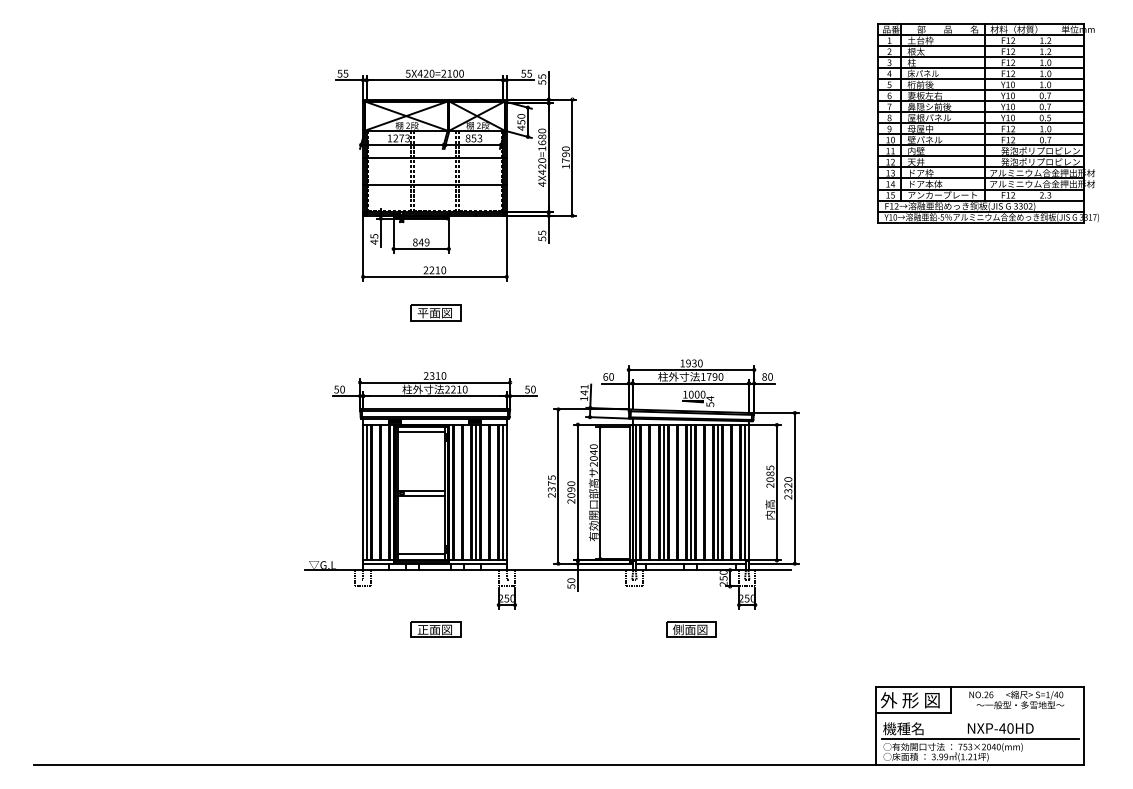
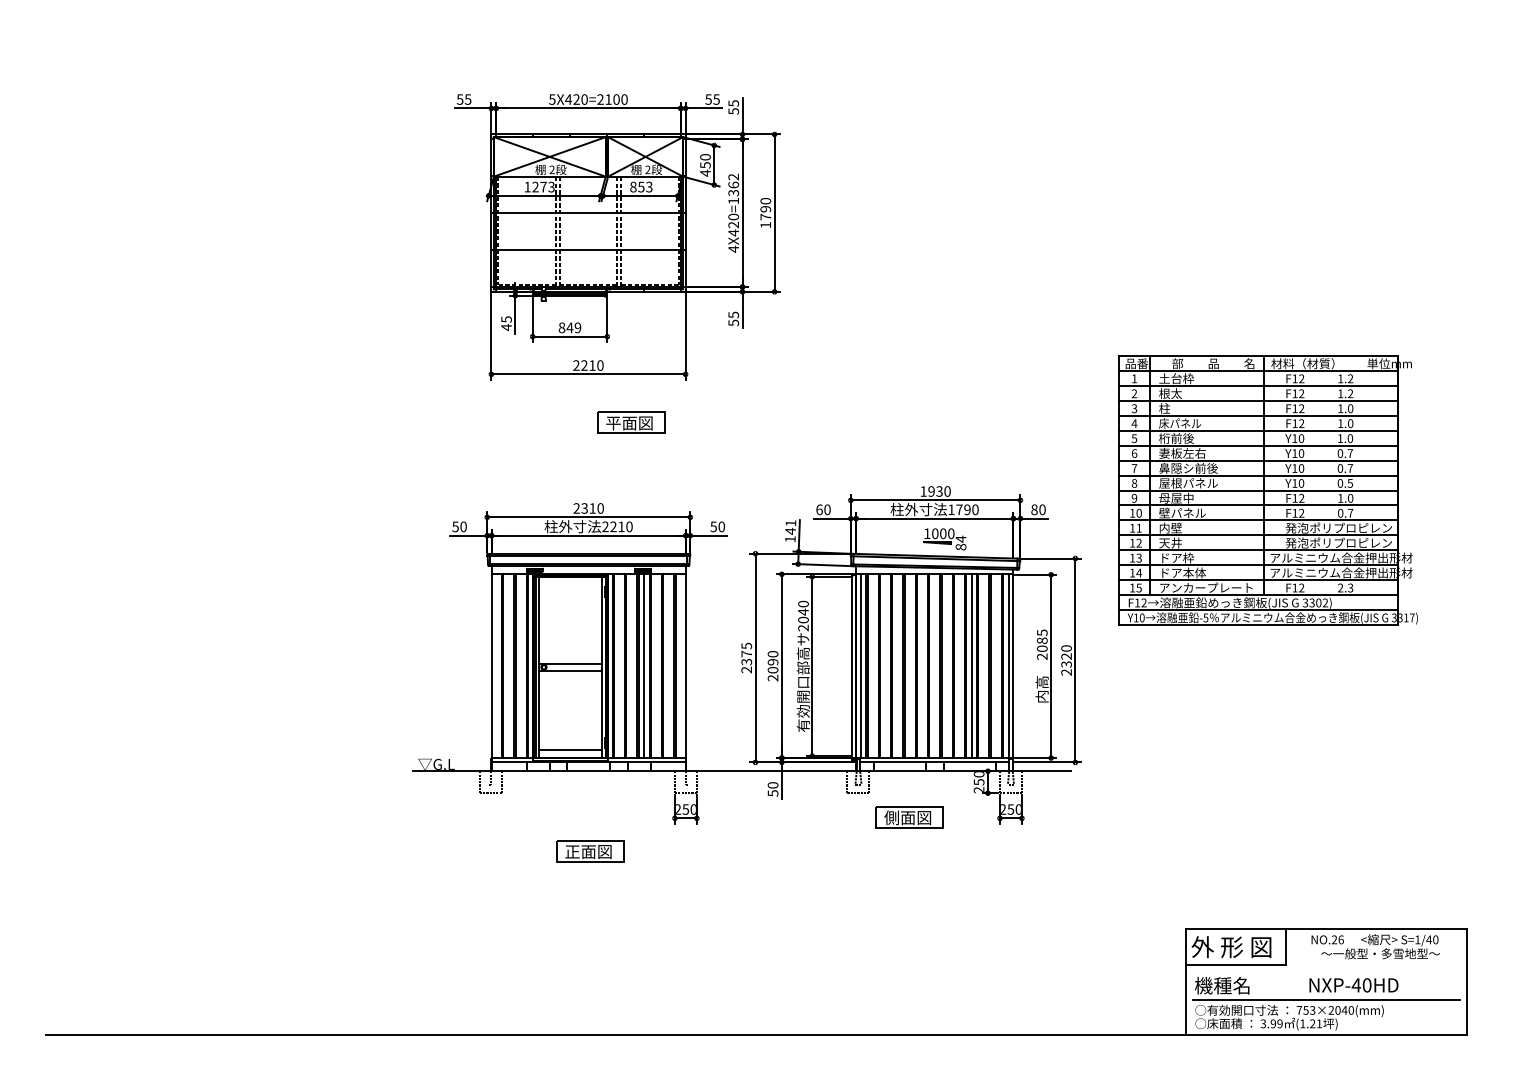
part: (987, 123) -> (1267, 490), moved
text: (542, 136) -> (733, 184), 4X420=1680 -> 4X420=1362
part: (436, 312) -> (631, 422), moved
text: (709, 404) -> (960, 546), 54 -> 84
line: (421, 432) -> (570, 584), removed
line: (366, 492) -> (496, 666), removed
line: (503, 492) -> (681, 666), removed
line: (663, 492) -> (897, 666), removed
line: (690, 492) -> (934, 666), removed
part: (691, 629) -> (909, 817), moved

